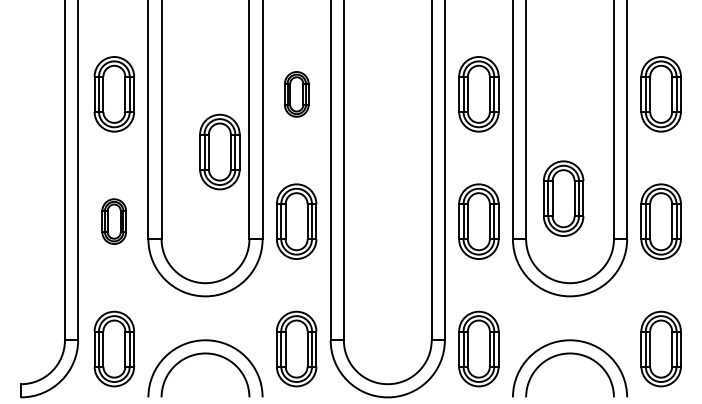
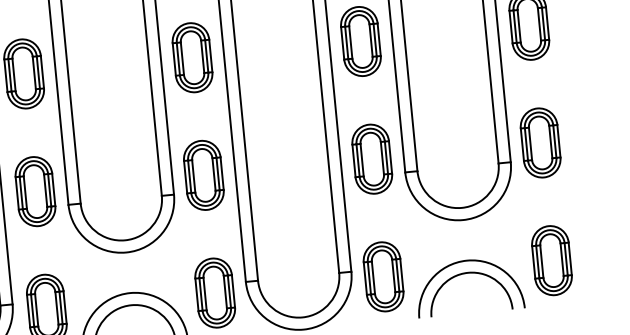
part: (296, 94) -> (192, 57), size x1.67
part: (219, 151) -> (126, 117), removed
part: (563, 198) -> (448, 130), removed
part: (113, 221) -> (34, 191), size x1.67

